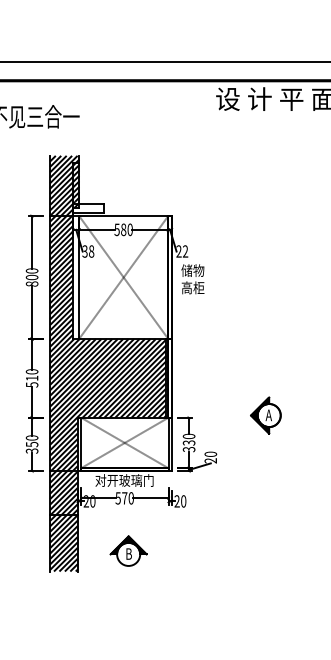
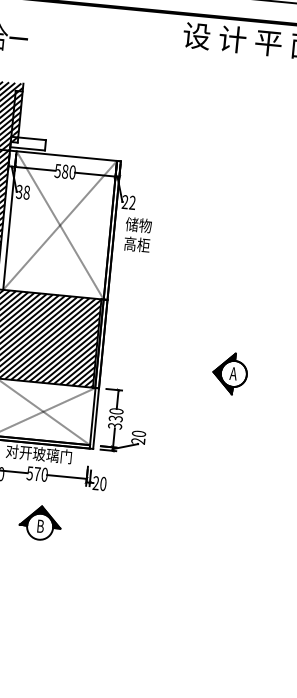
part: (265, 415) -> (229, 373), moved
part: (128, 550) -> (40, 522), moved

